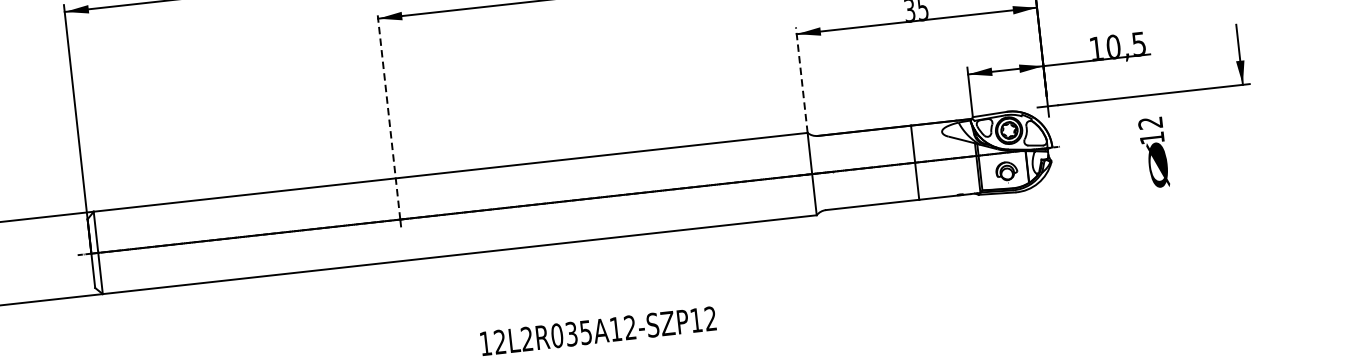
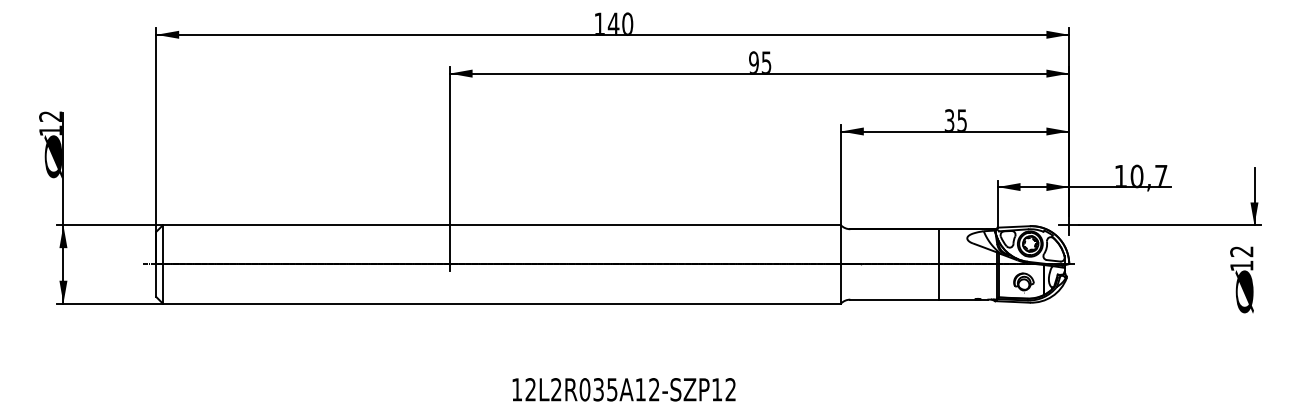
text: (1139, 44) -> (1161, 176), 10,5 -> 10,7
line: (802, 79) -> (841, 174), dashed -> solid
line: (388, 115) -> (449, 165), dashed -> solid
text: (1153, 152) -> (1241, 279), moved

